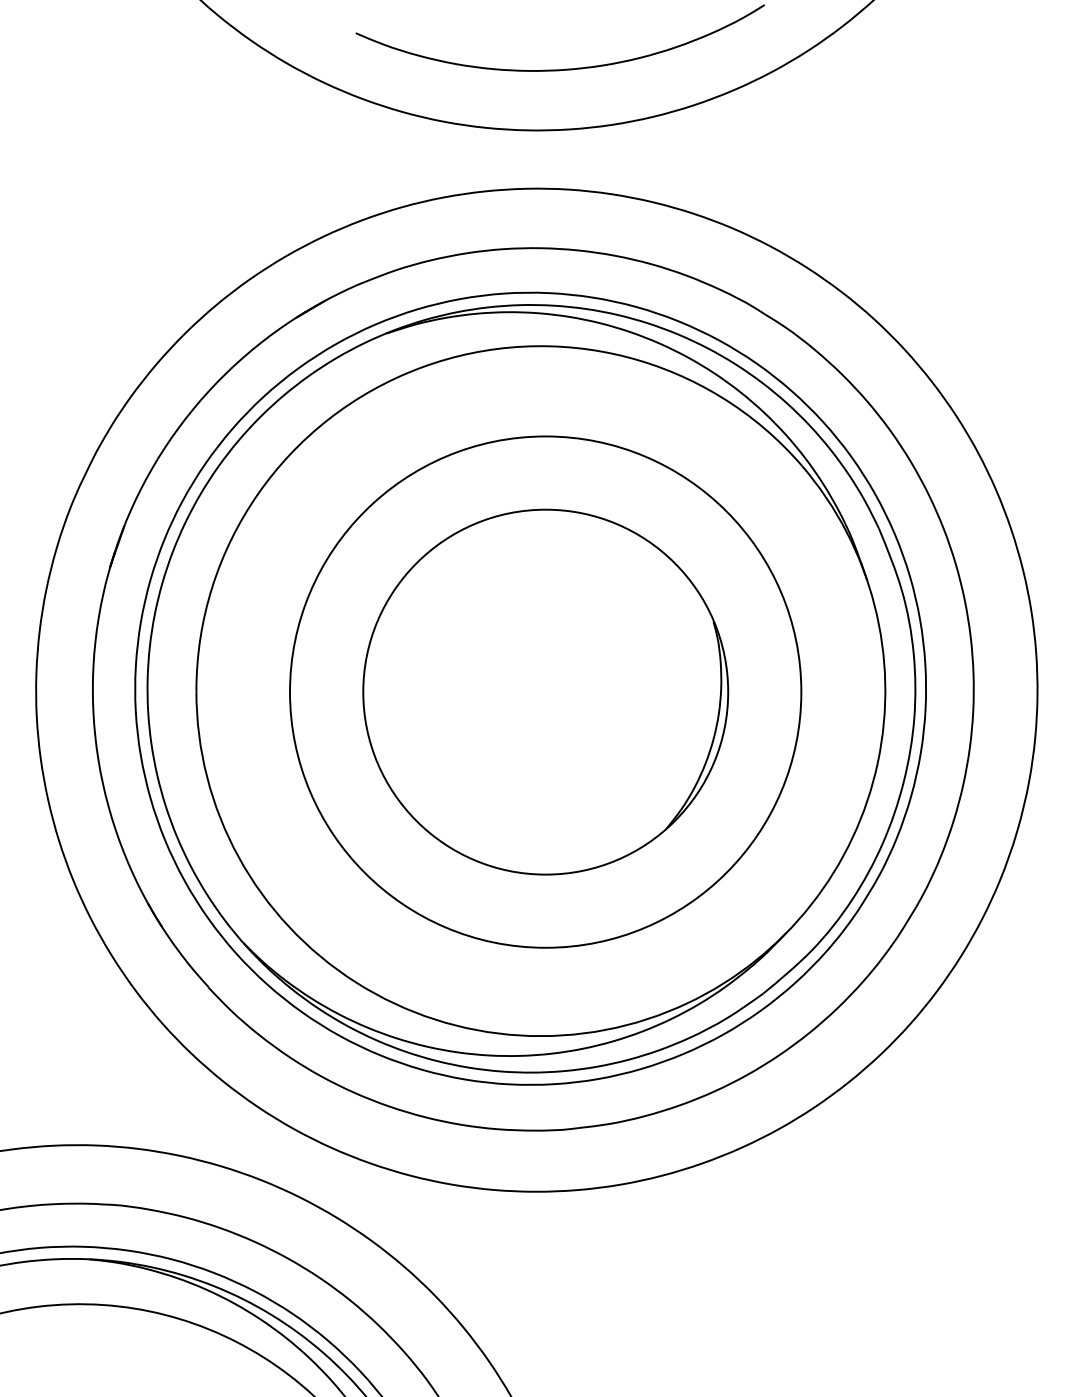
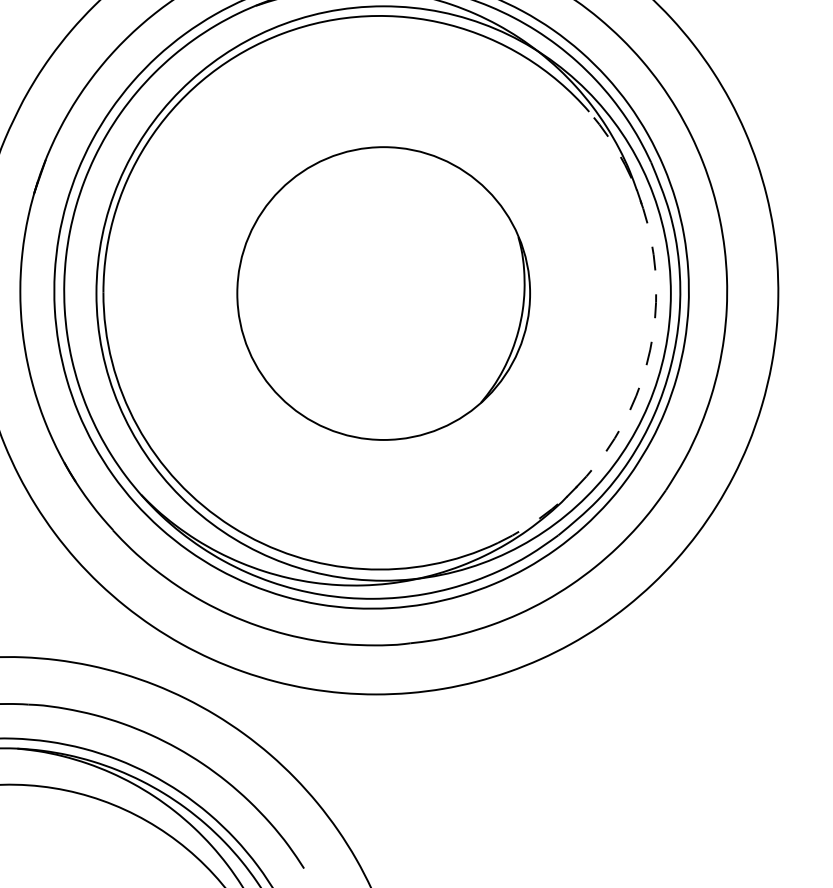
circle: (545, 691) -> (383, 293), size x1.4
arc: (877, 762) -> (649, 350), solid -> dashed

